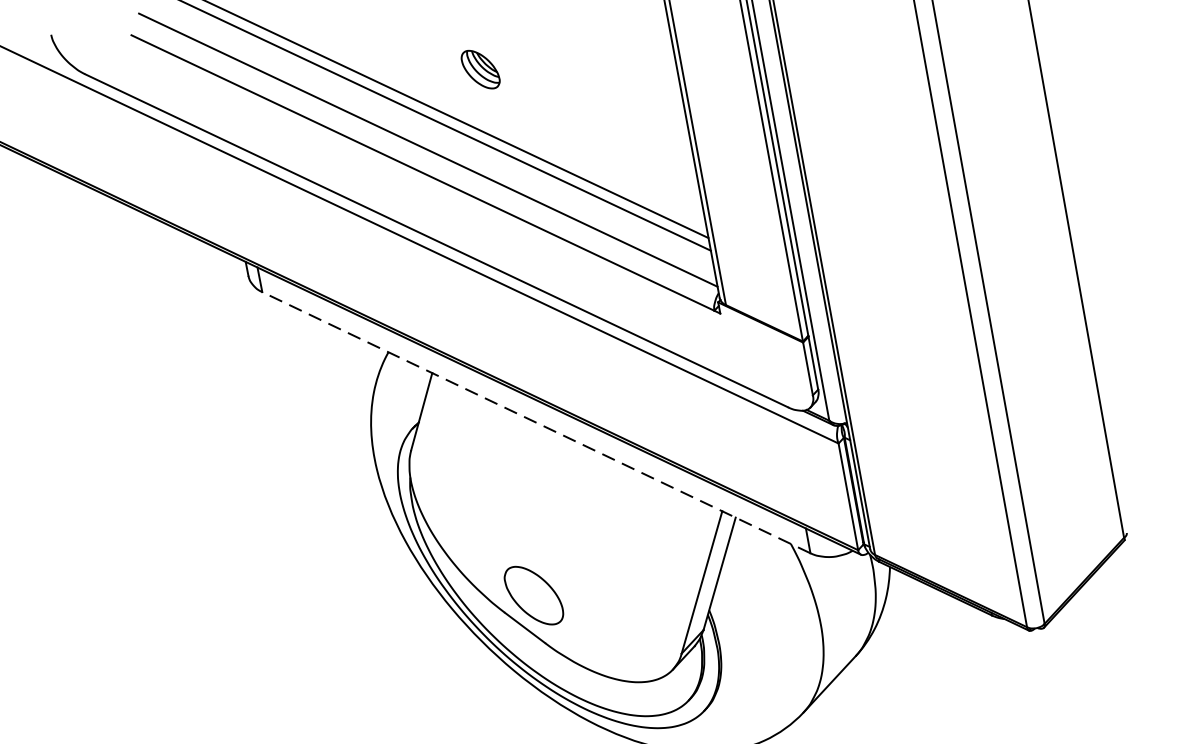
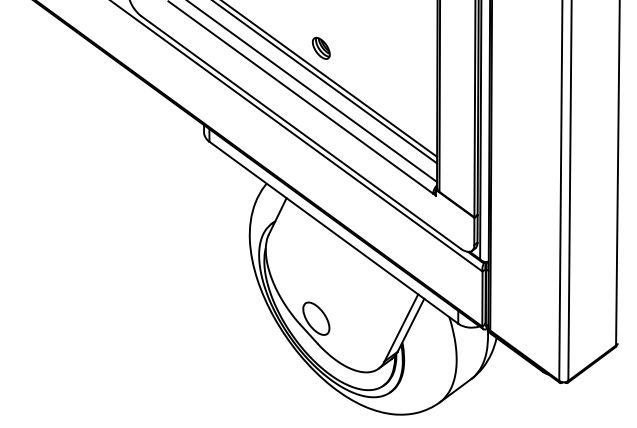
part: (480, 67) -> (321, 47), moved
line: (535, 422) -> (333, 232), dashed -> solid

